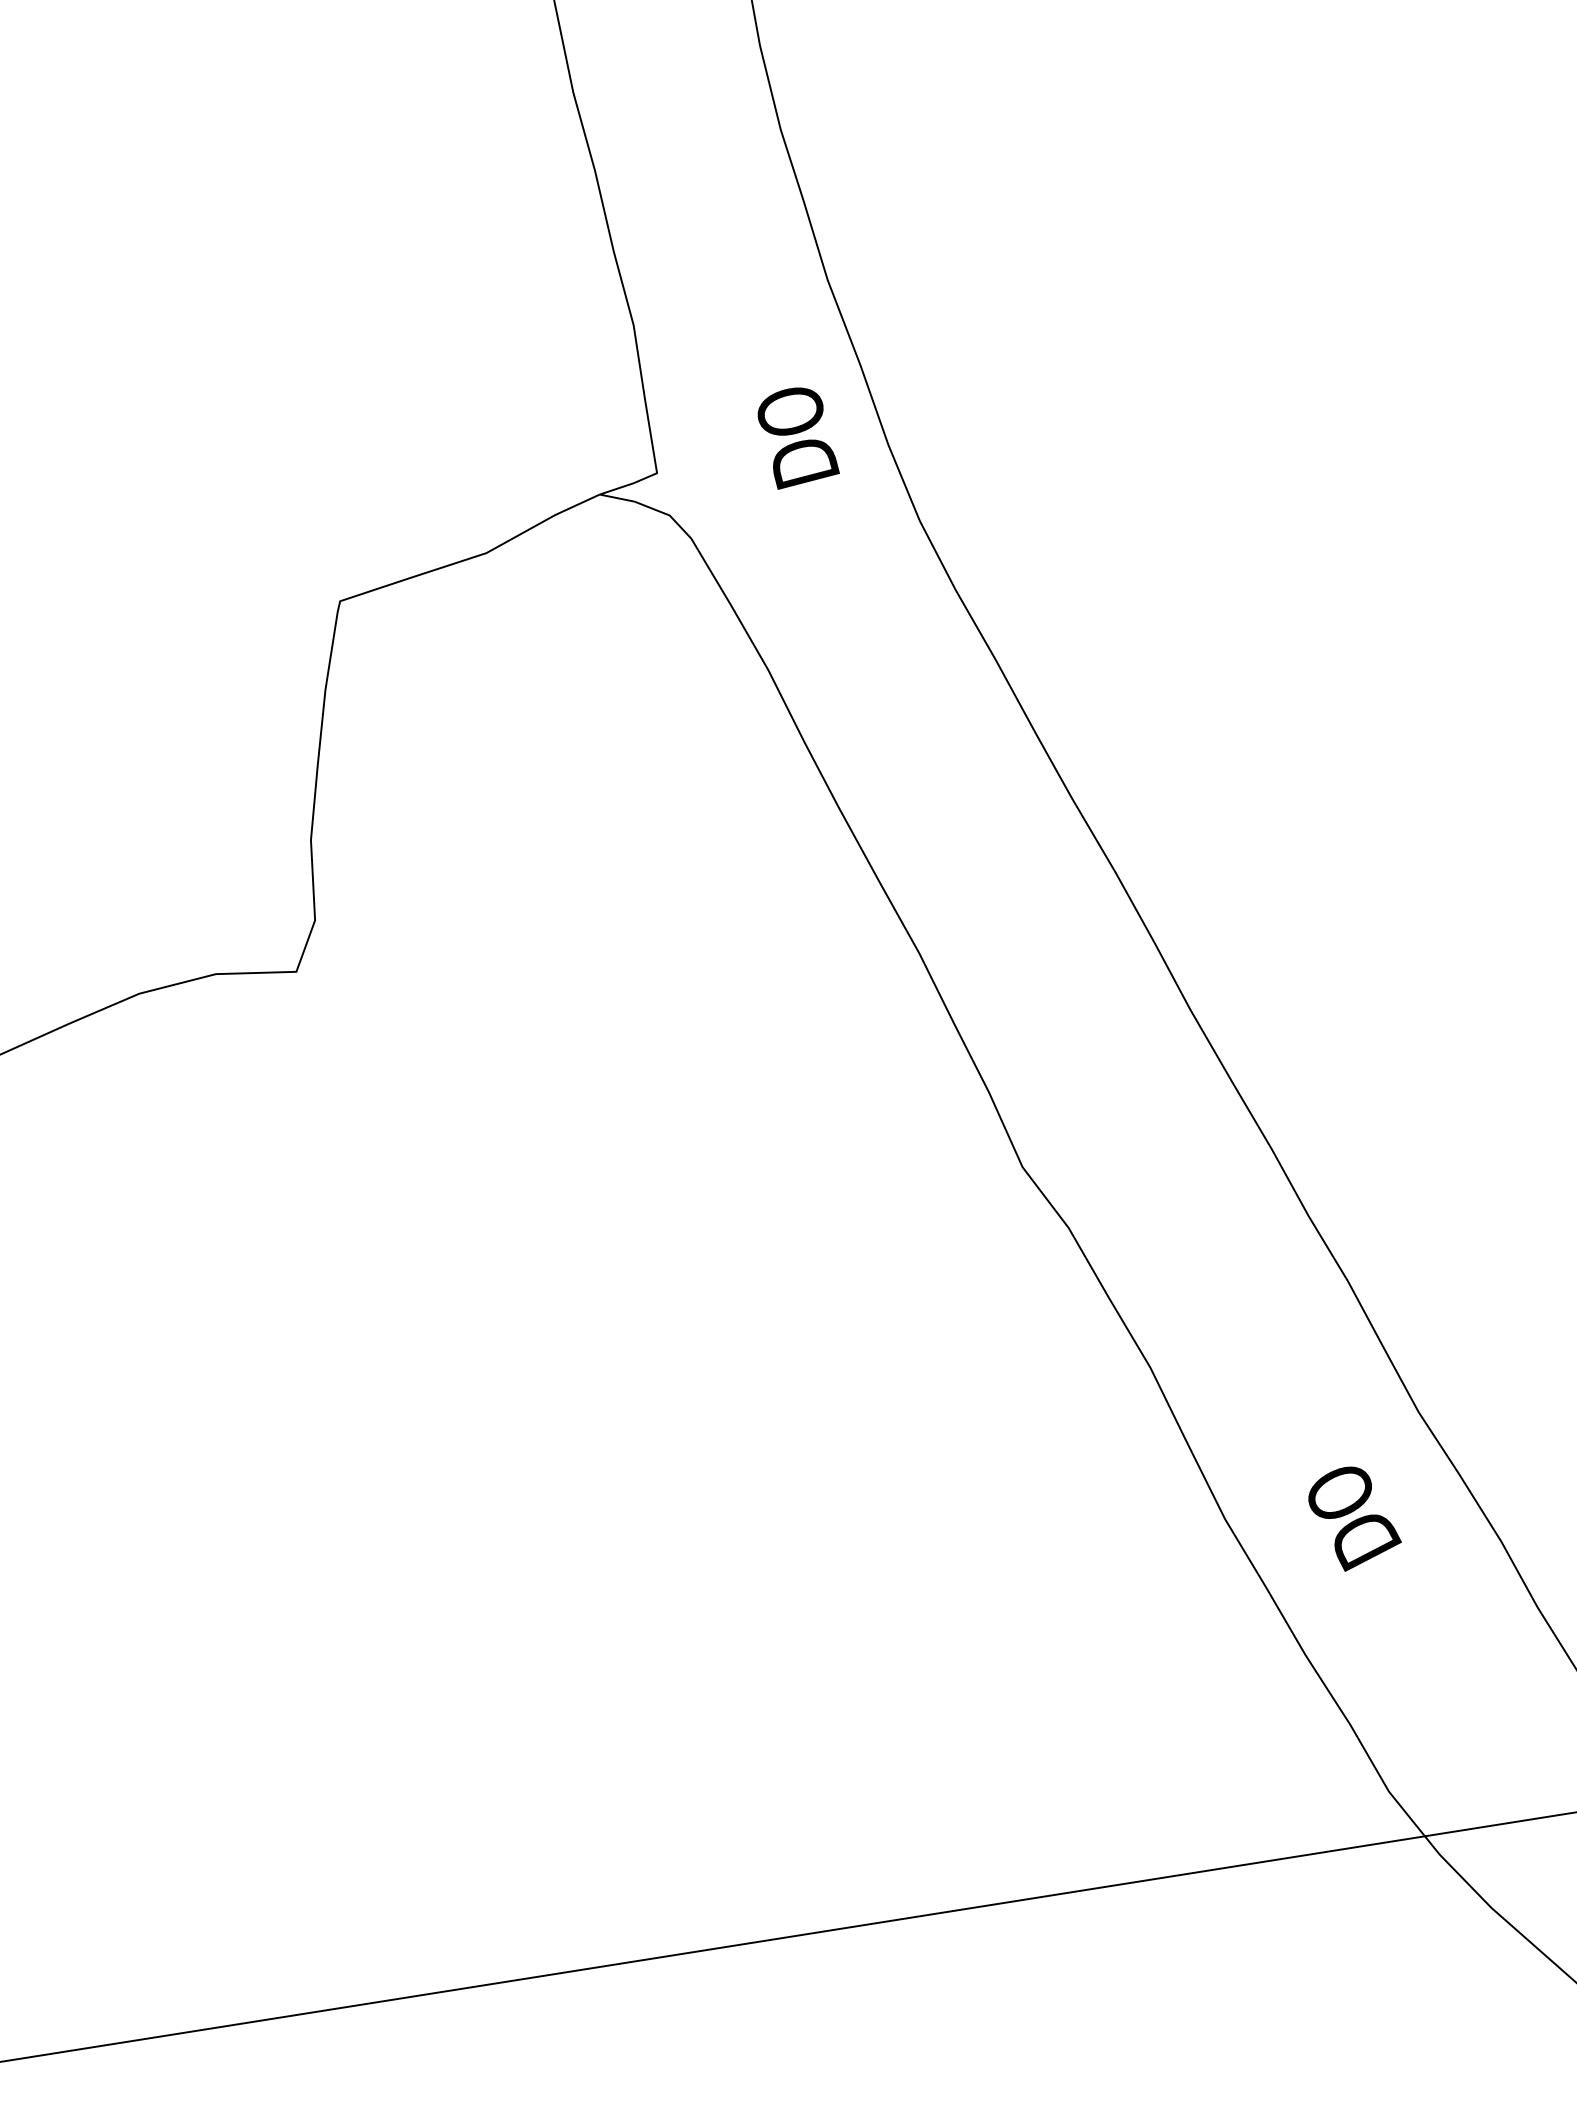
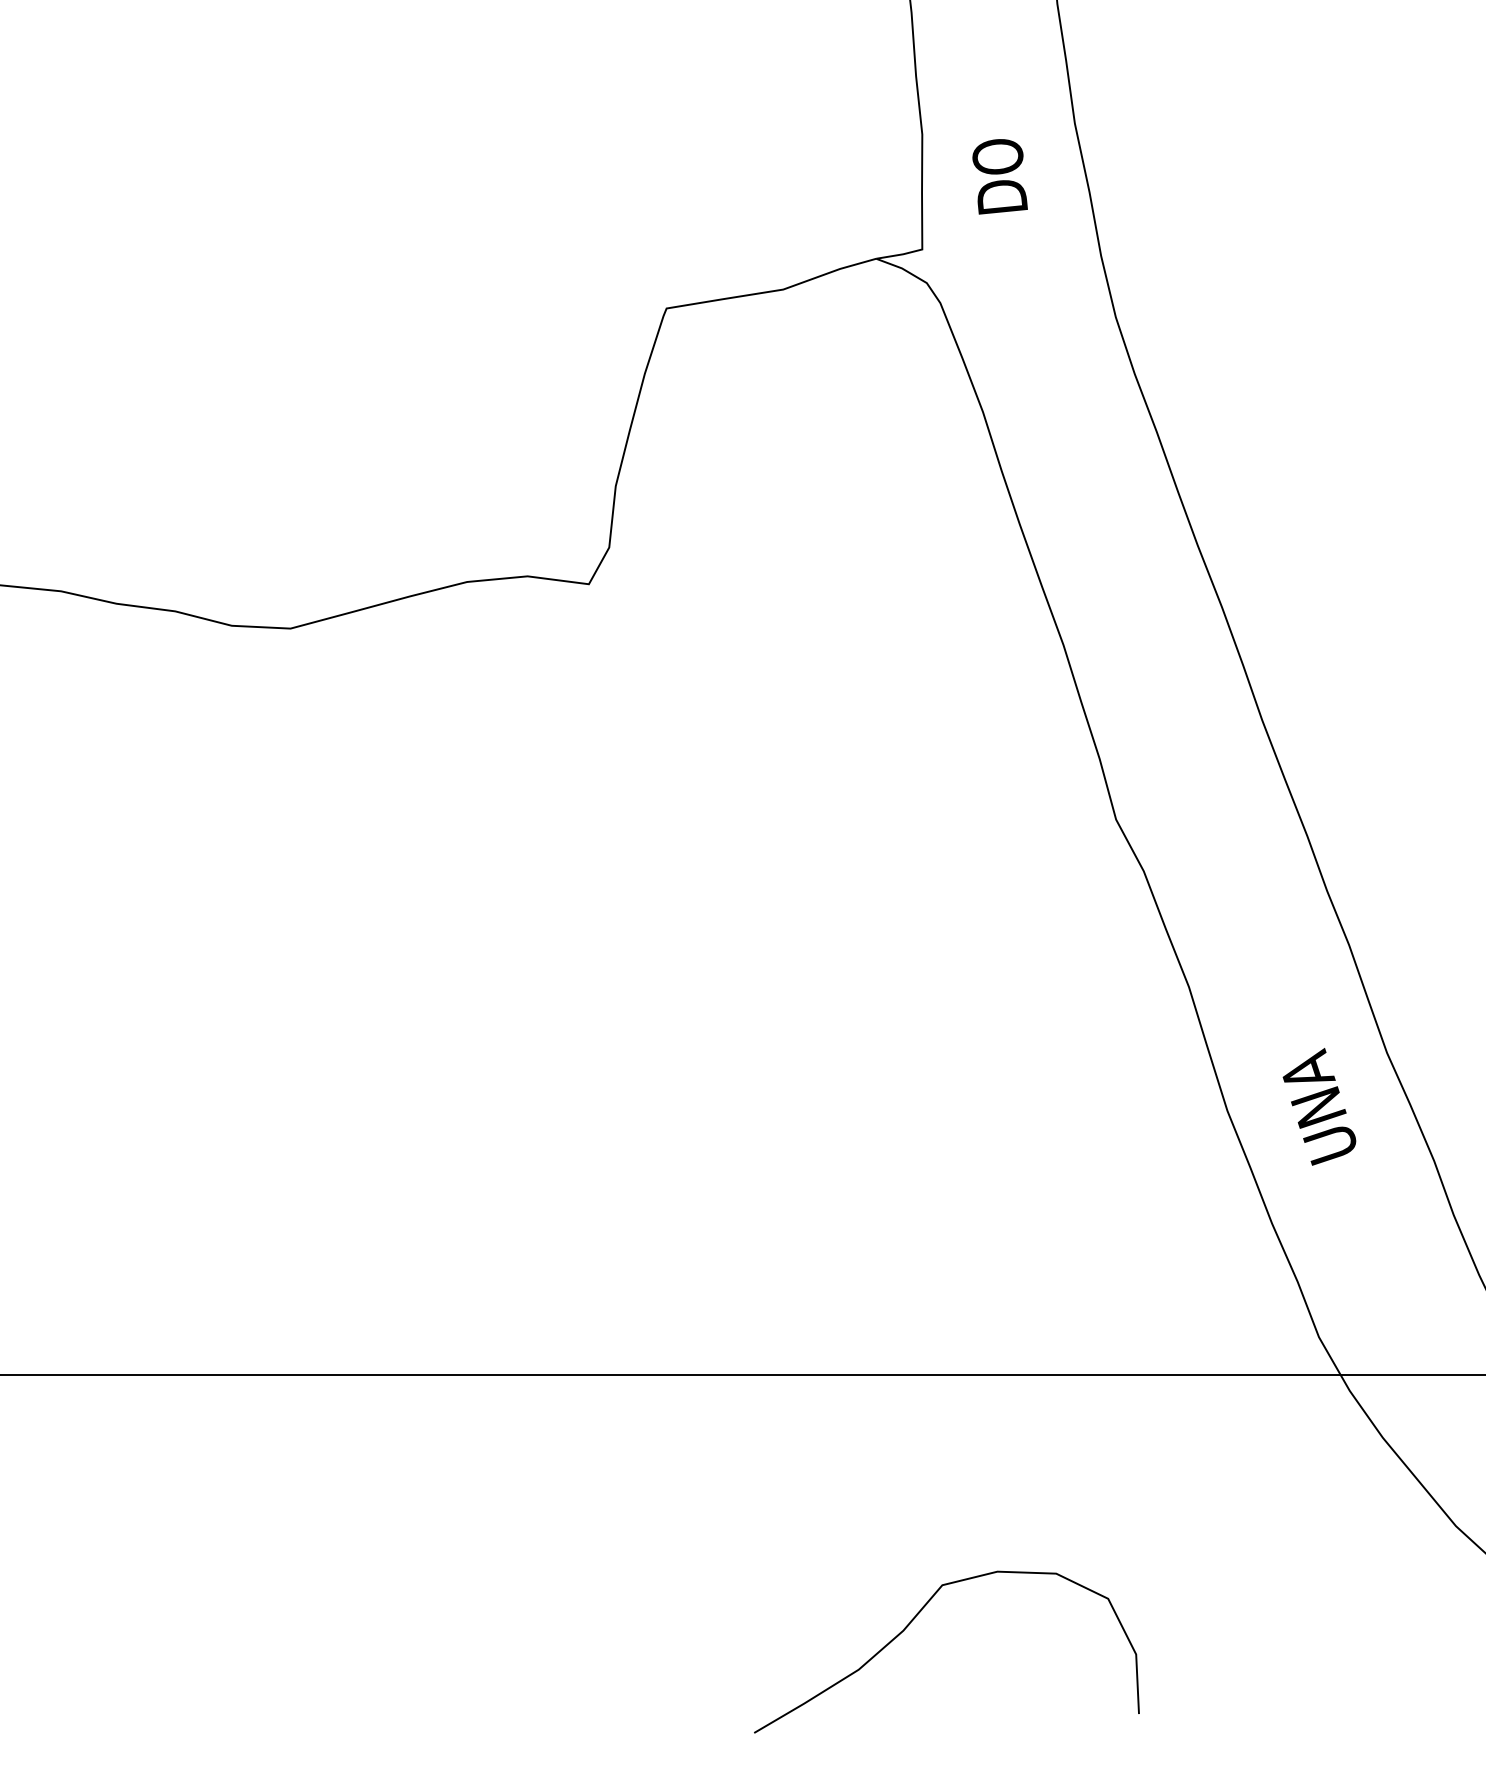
text: (796, 436) -> (999, 176), moved
text: (1343, 1494) -> (1320, 1106), DO -> UNA

